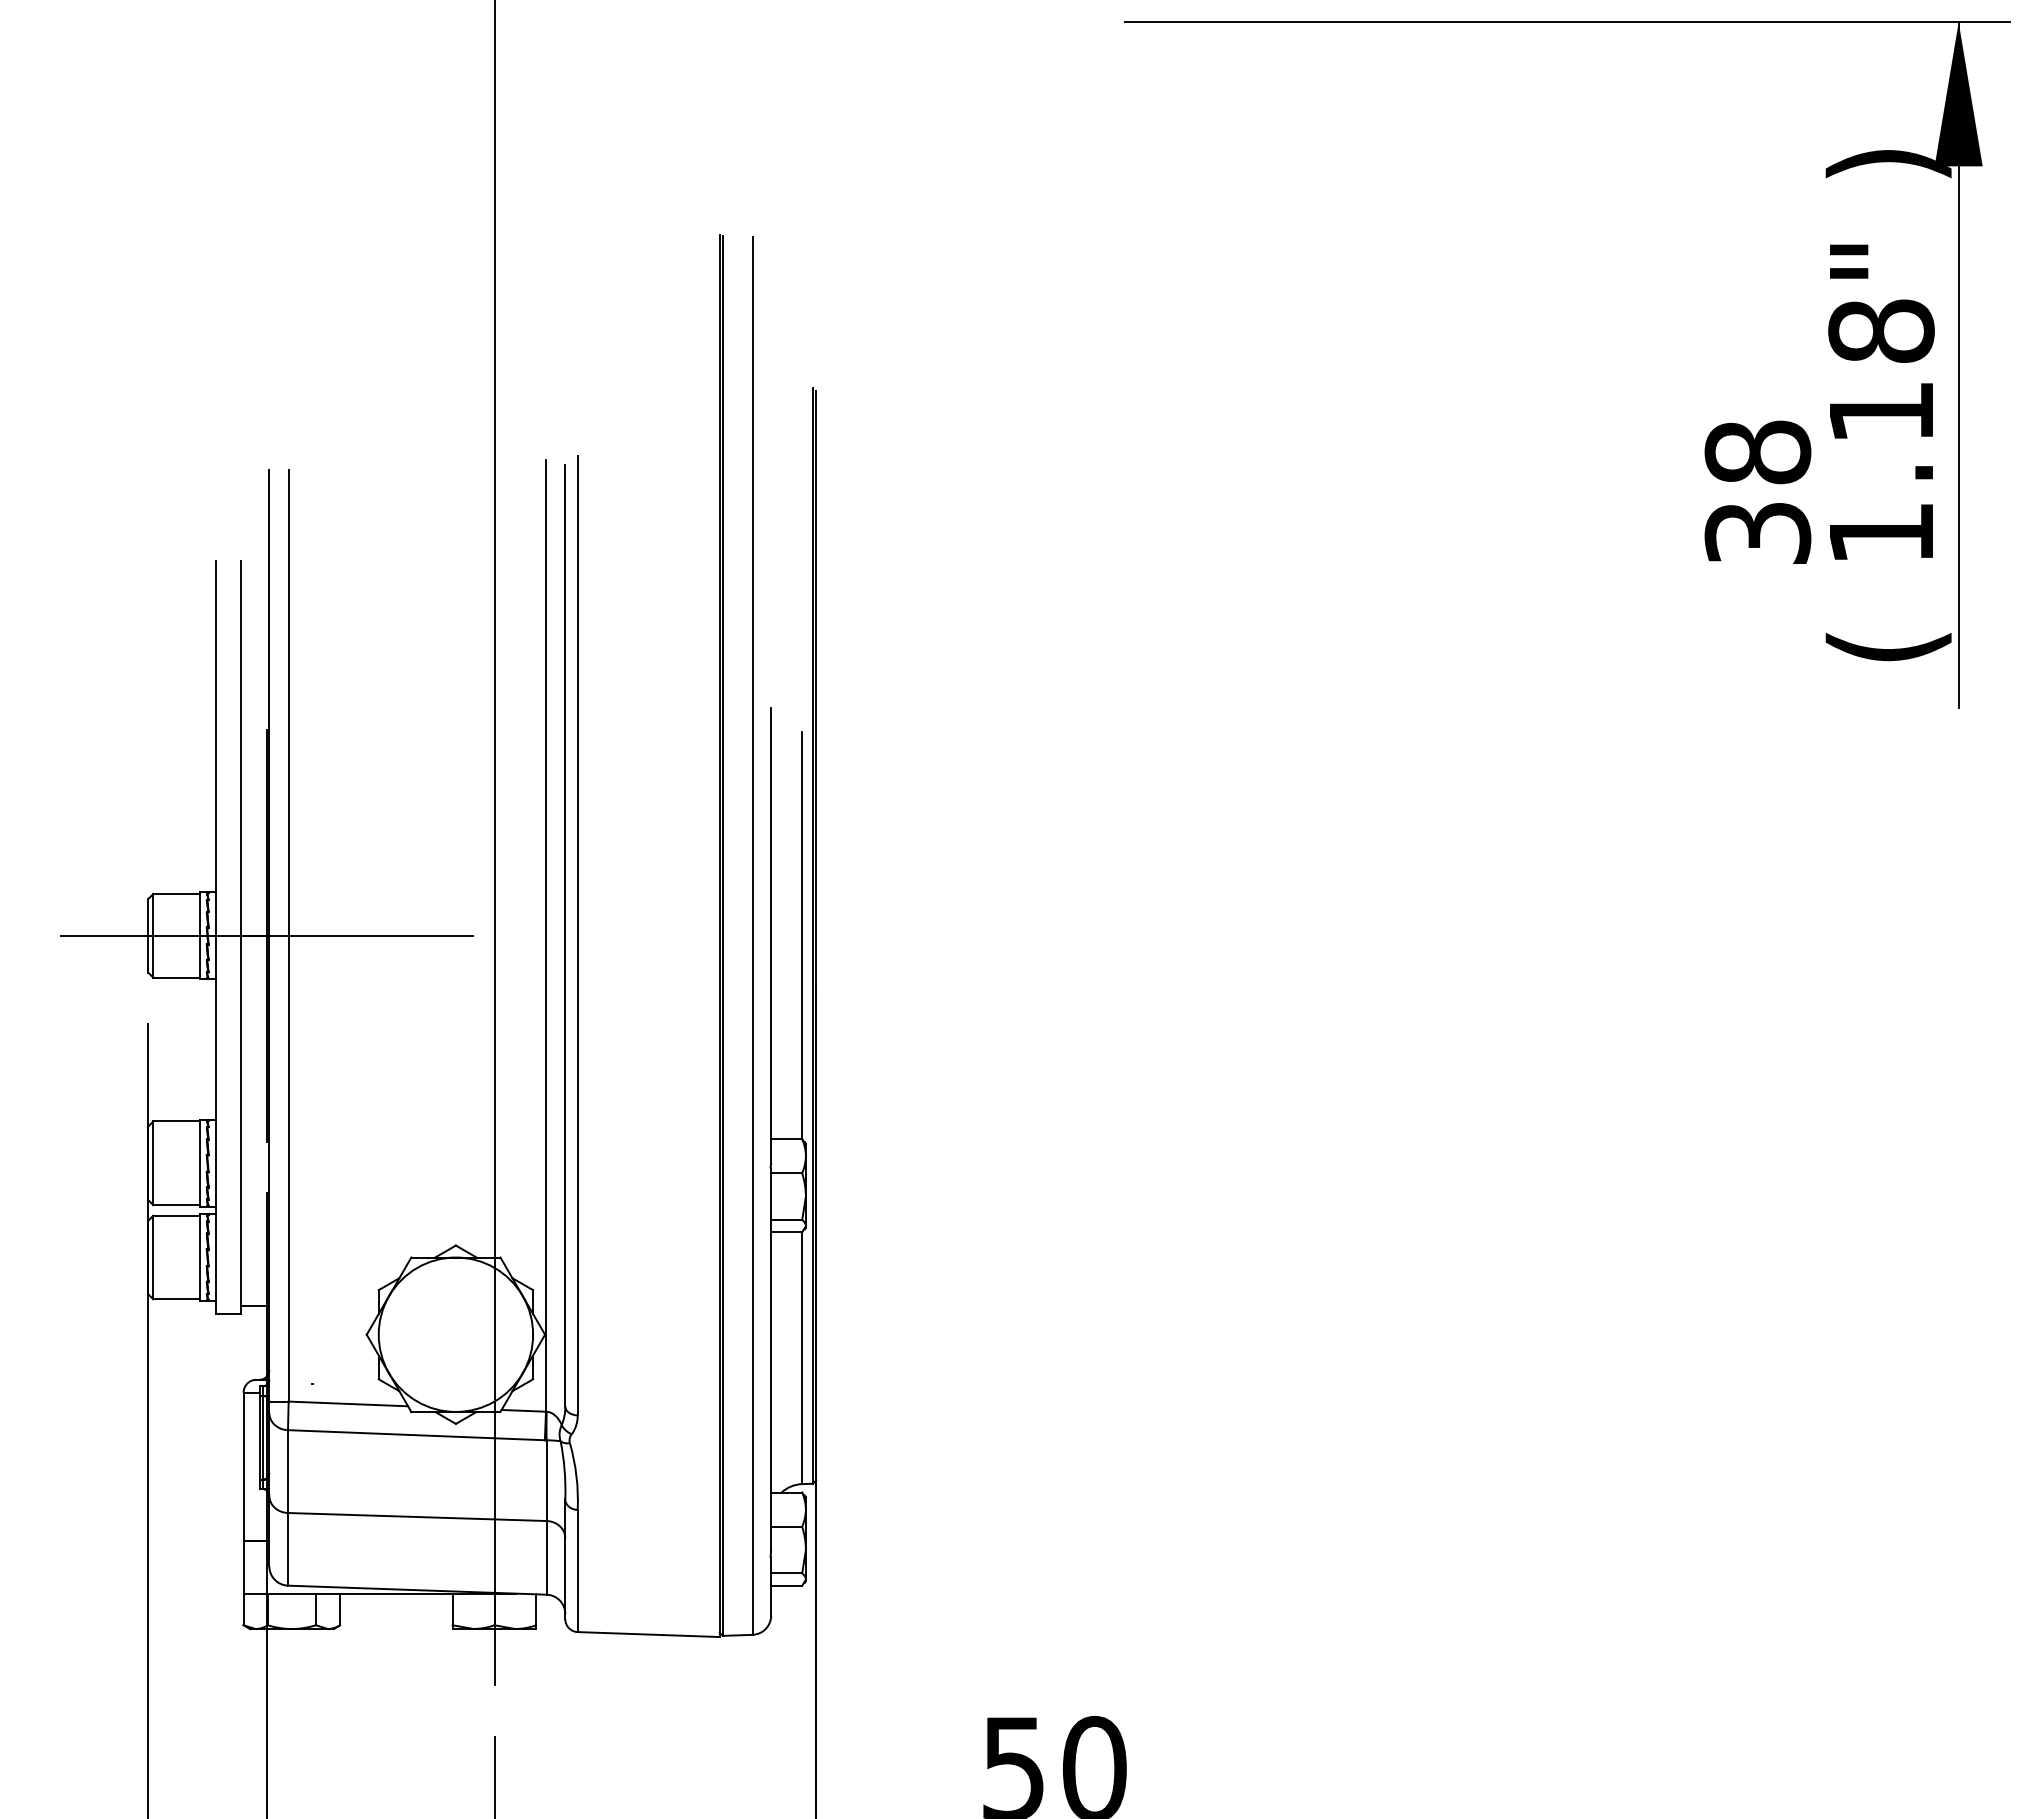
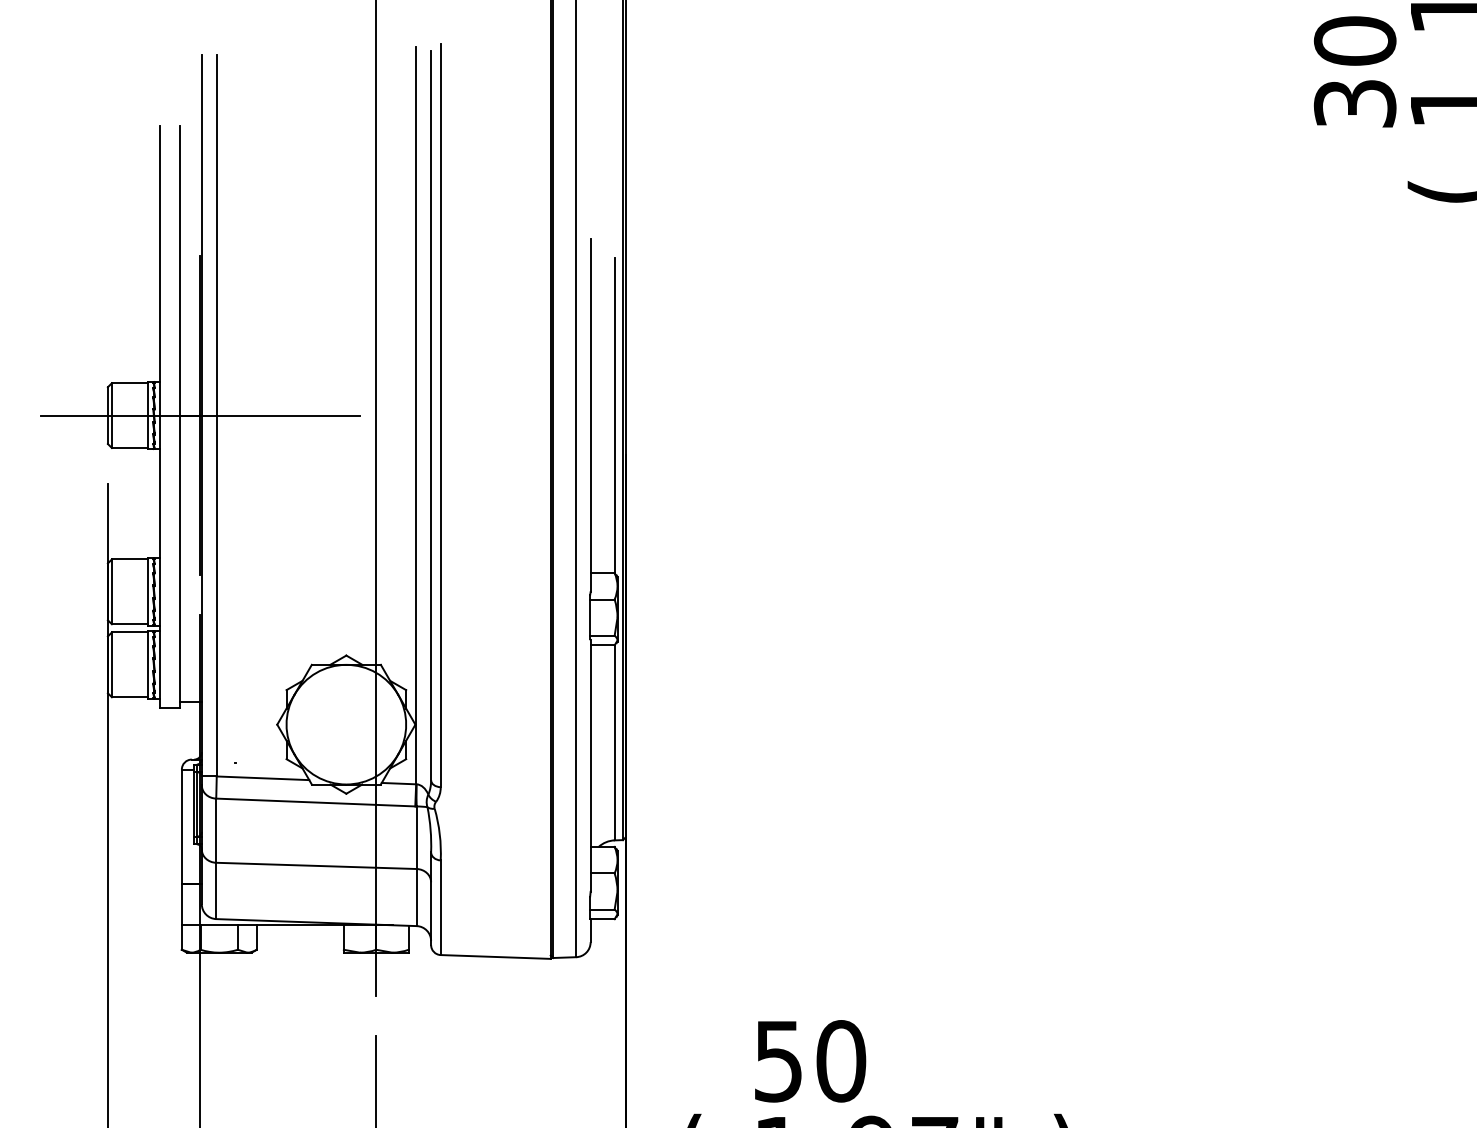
text: (1758, 452) -> (1355, 41), 38 -> 30

